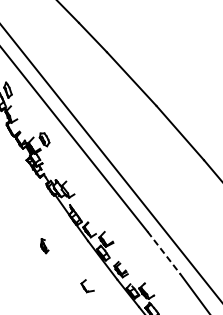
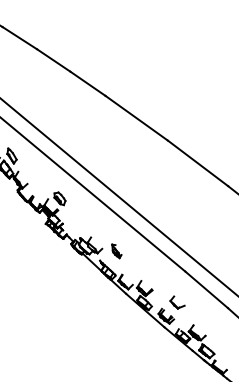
part: (44, 246) -> (116, 251), moved
line: (164, 253) -> (207, 290), dashed -> solid
part: (87, 286) -> (177, 302), moved

